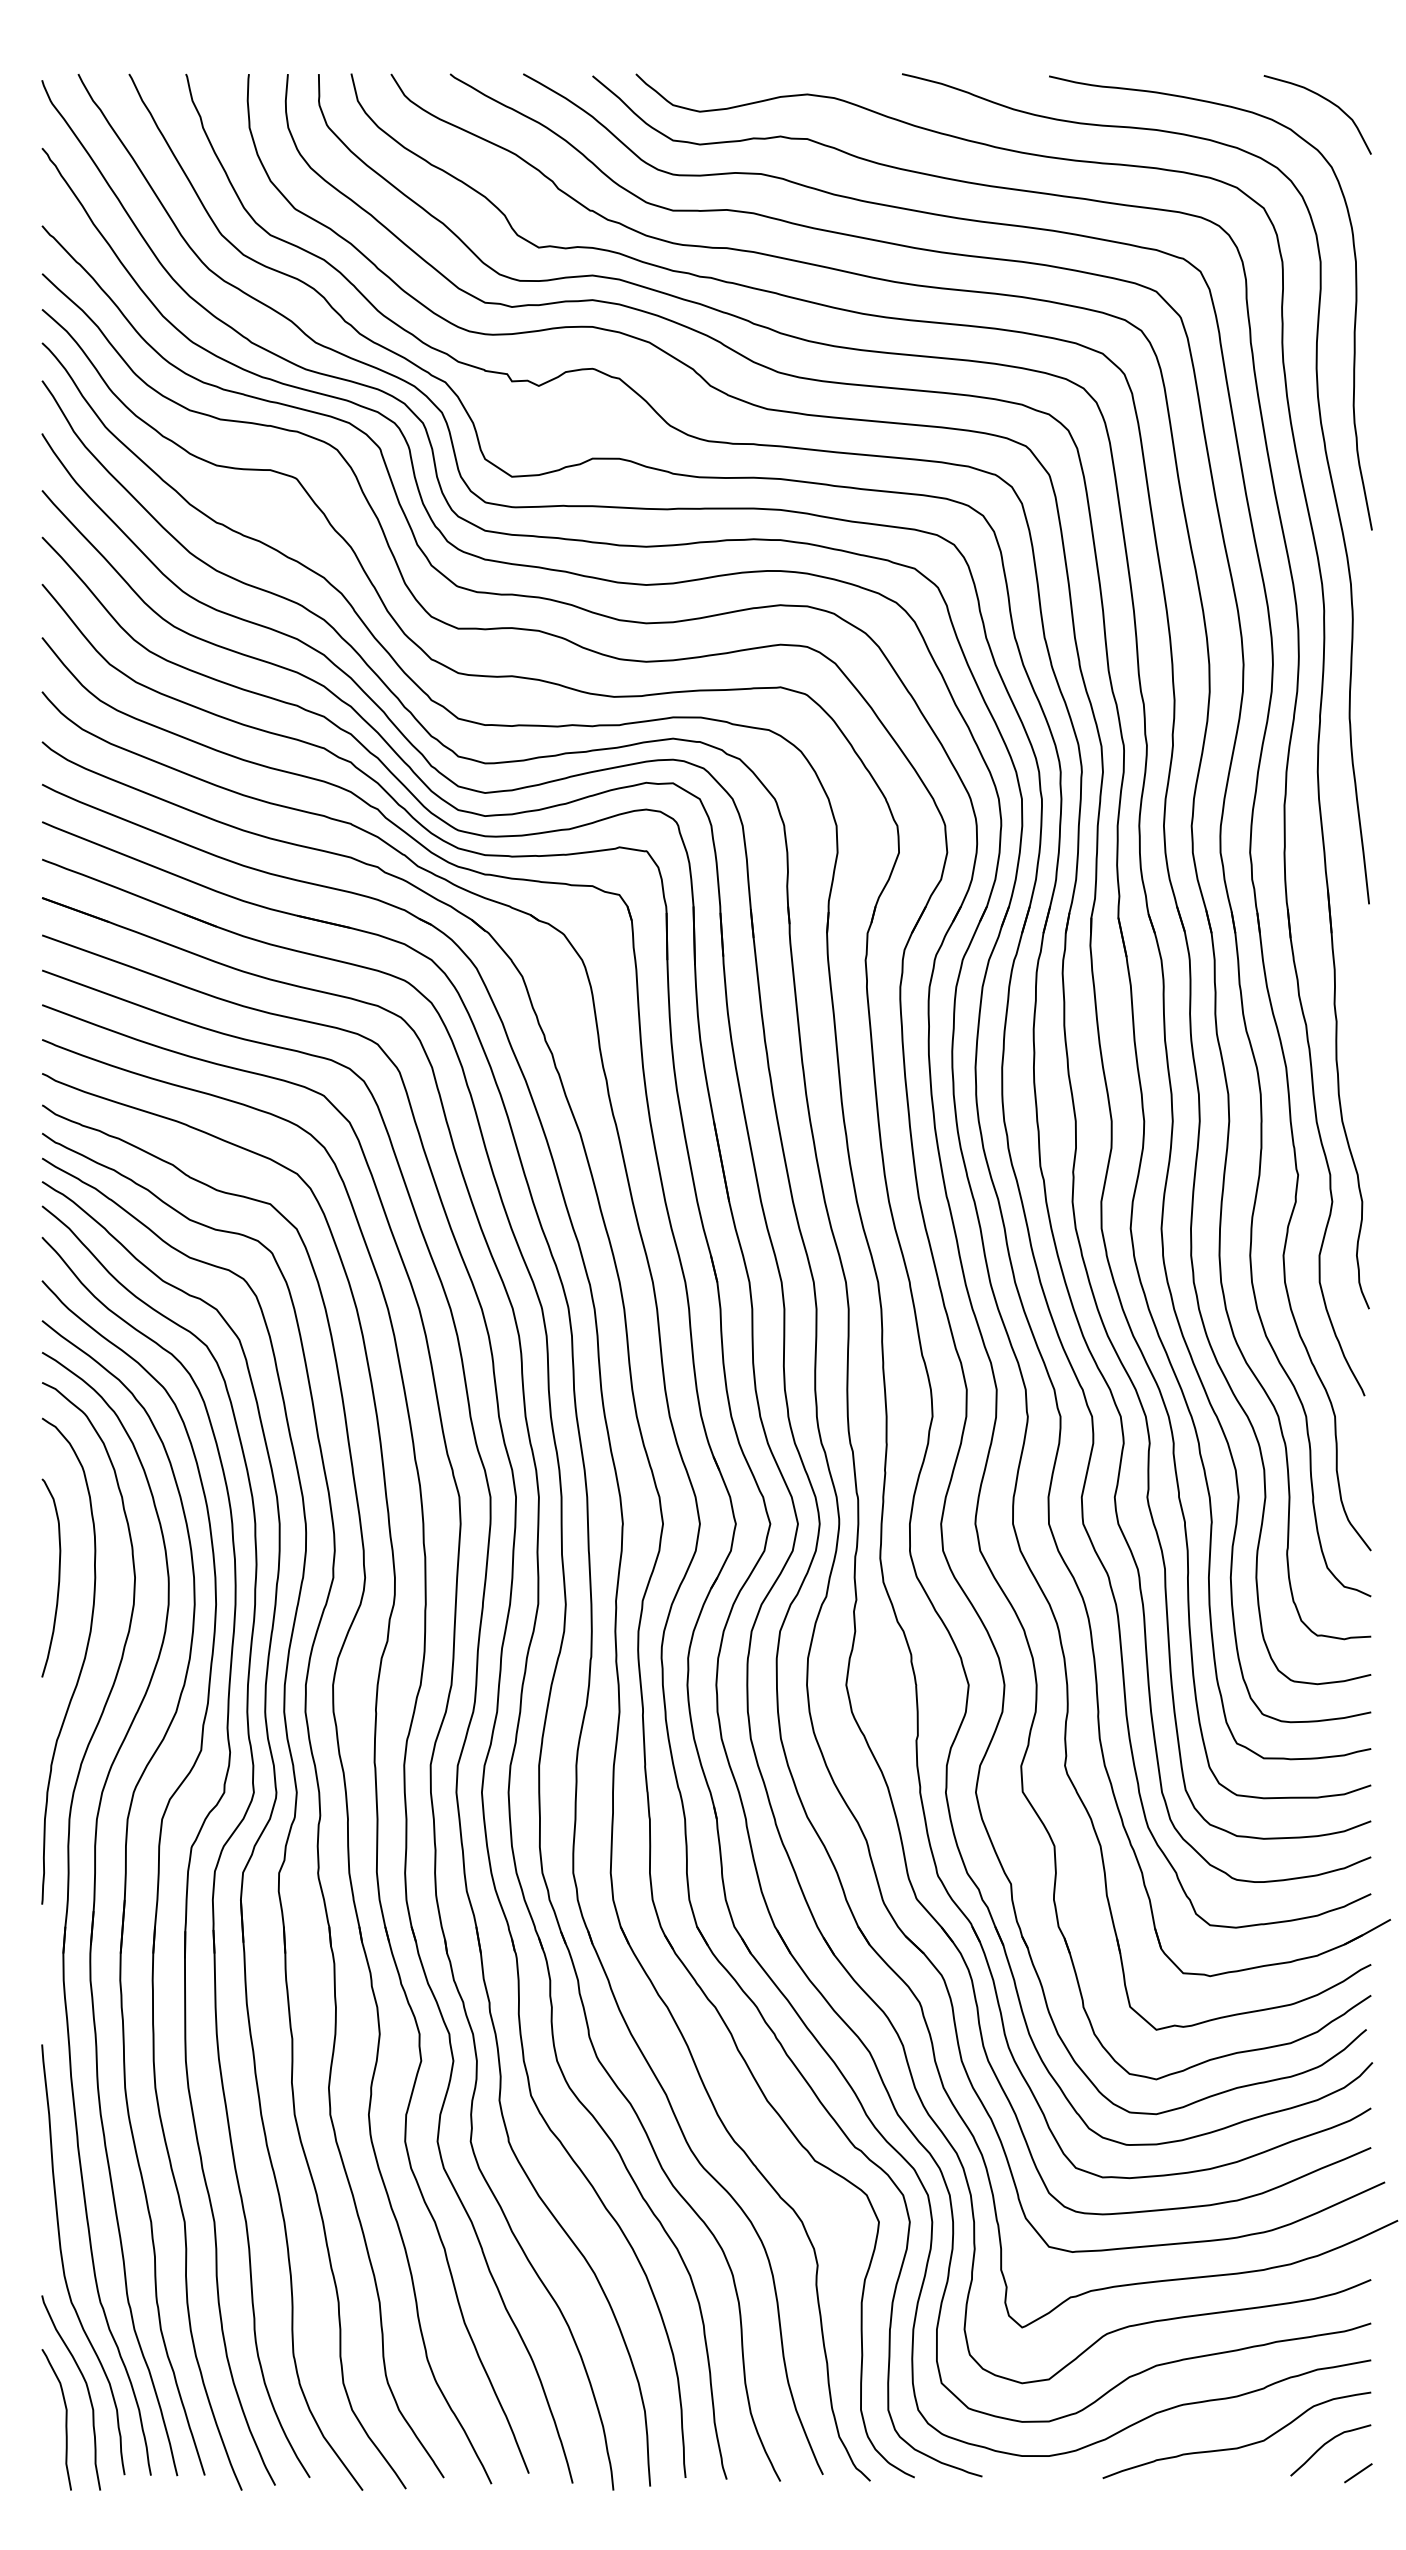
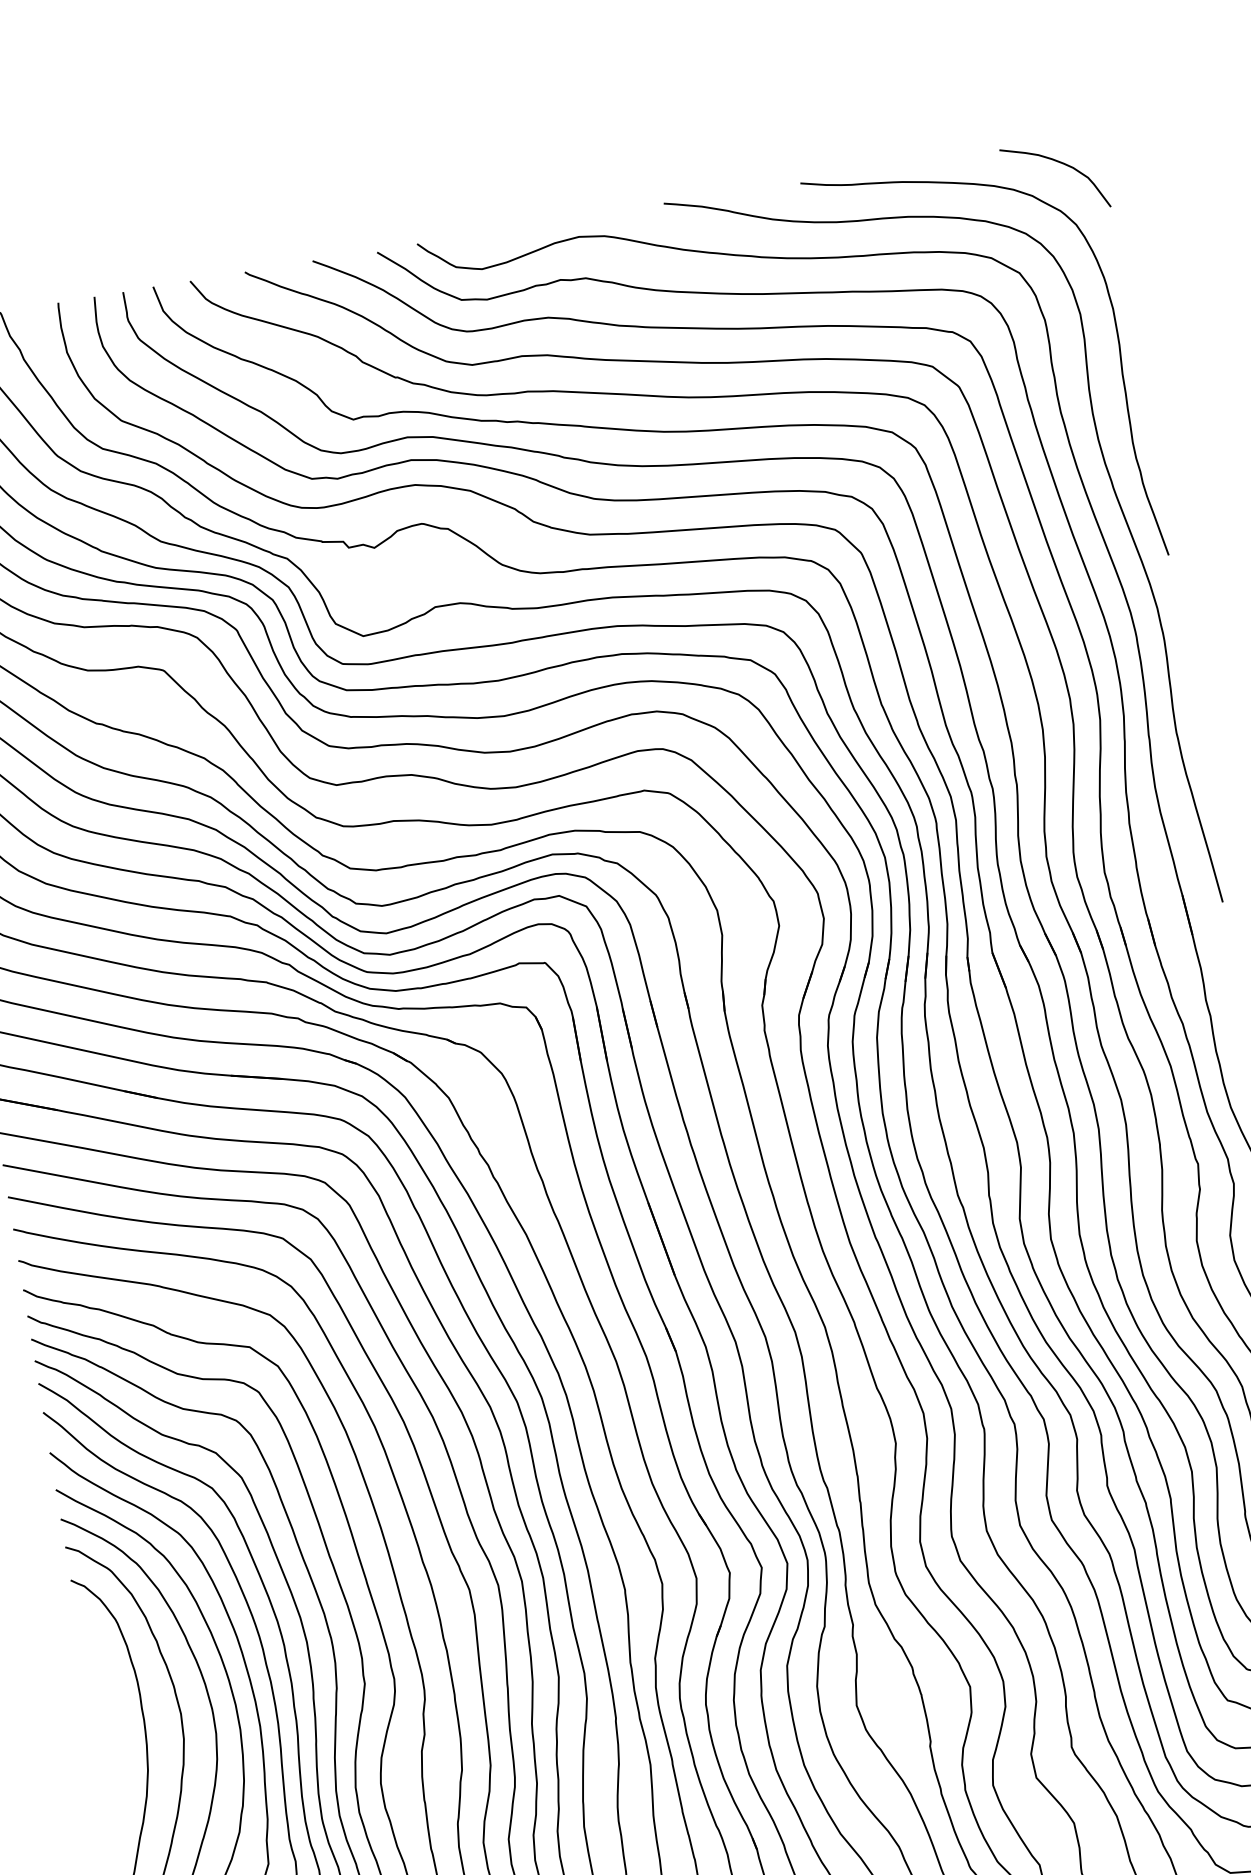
curve: (58, 1577) -> (109, 1725), removed

